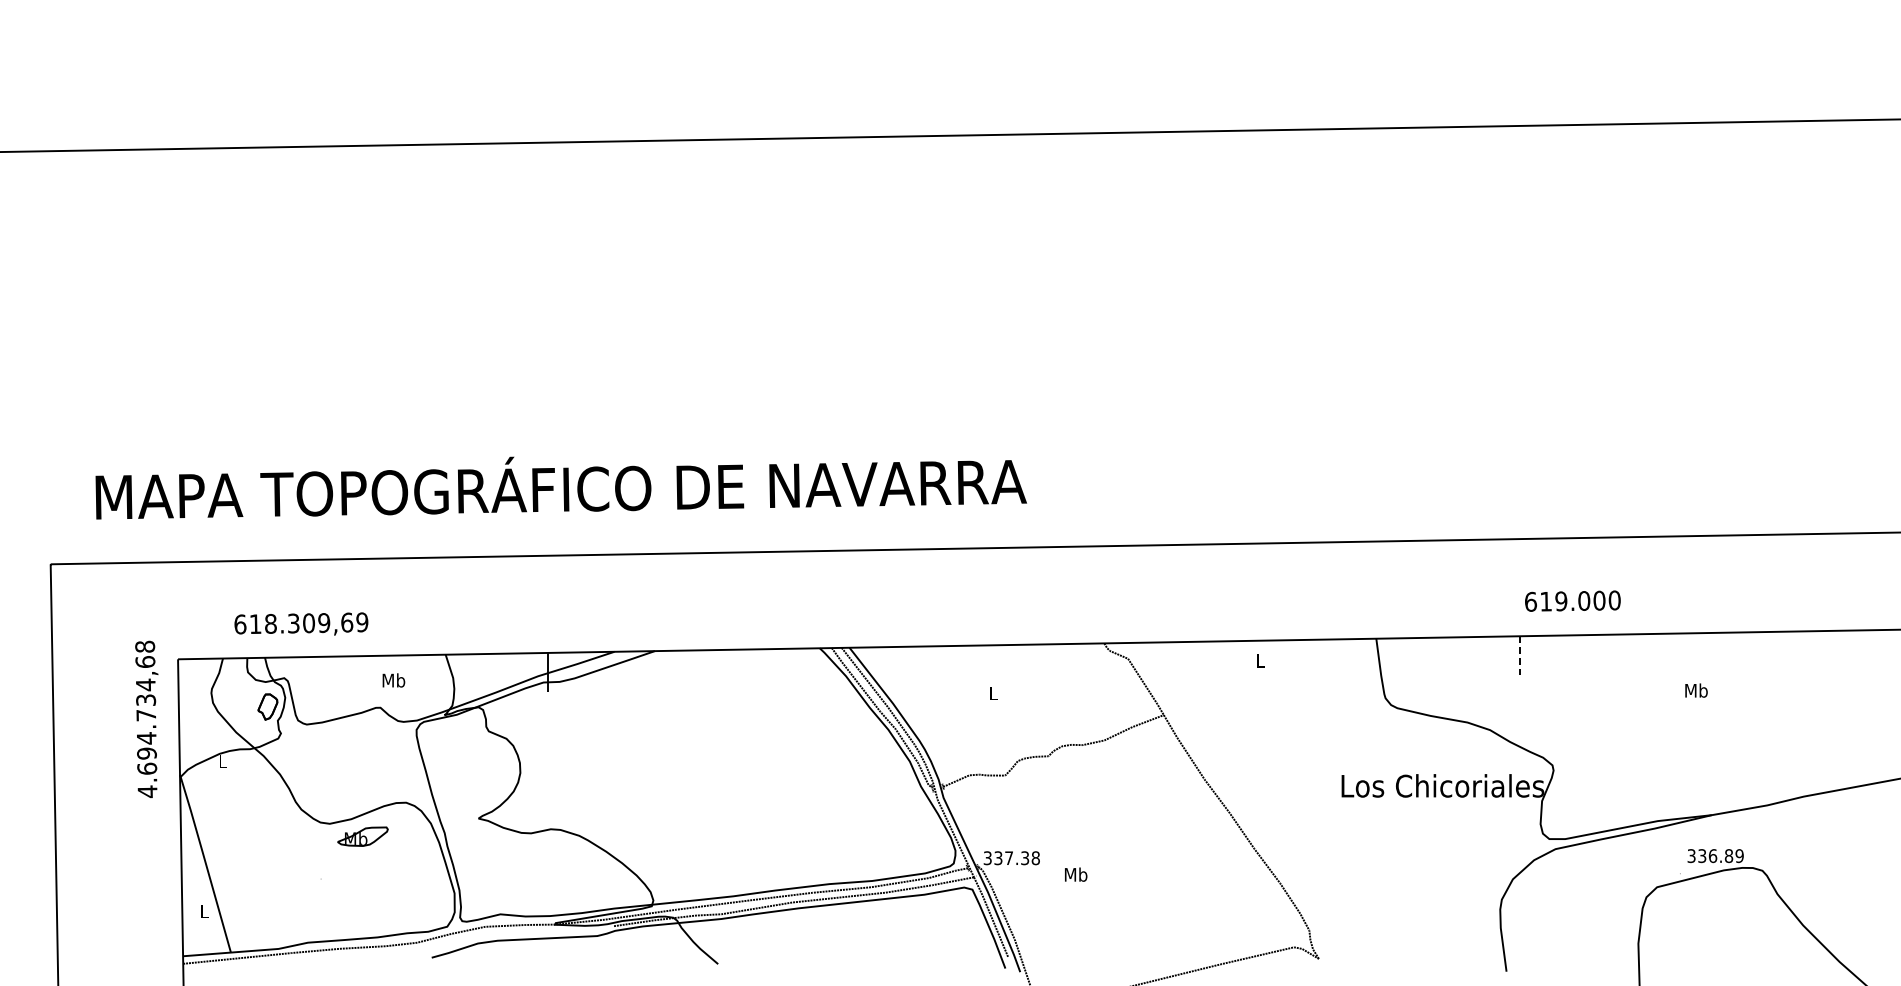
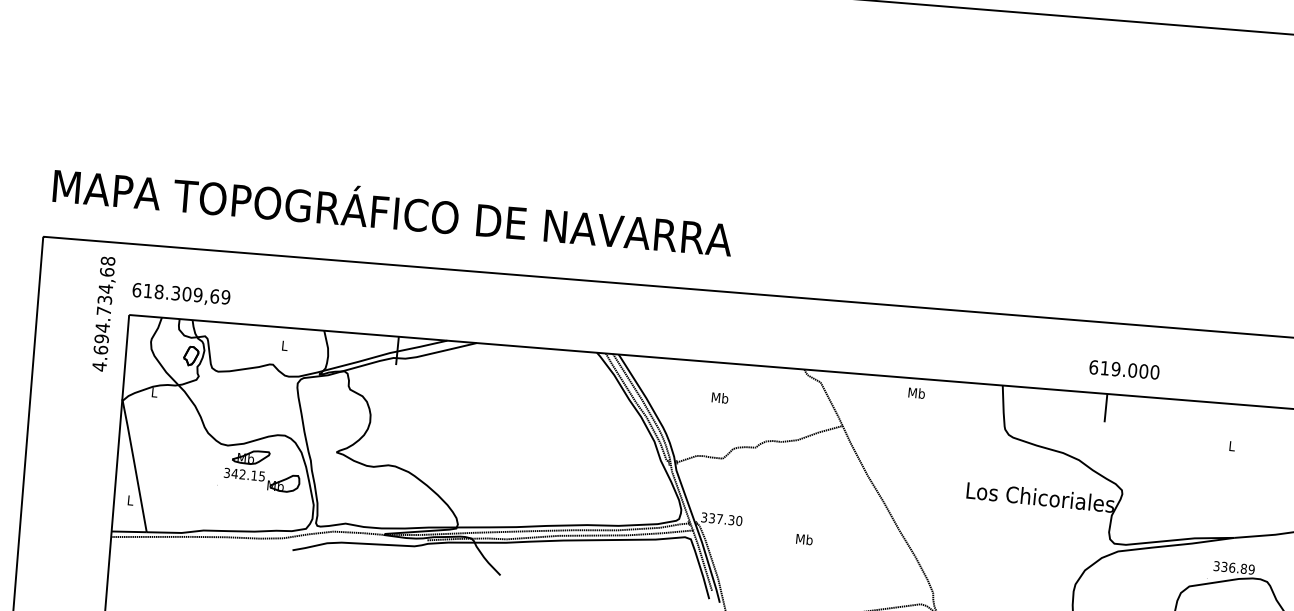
text: (560, 487) -> (392, 211), moved
text: (1572, 600) -> (1124, 369), moved
text: (301, 623) -> (181, 293), moved
line: (1519, 656) -> (1105, 408), dashed -> solid
text: (1260, 660) -> (916, 393), L -> Mb
text: (393, 680) -> (284, 345), Mb -> L
text: (1696, 690) -> (1232, 446), Mb -> L
text: (993, 693) -> (720, 398), L -> Mb
text: (146, 718) -> (103, 313), moved
text: (1035, 857) -> (739, 520), 337.38 -> 337.30
part: (380, 866) -> (261, 480), added
text: (1076, 874) -> (804, 539), moved

